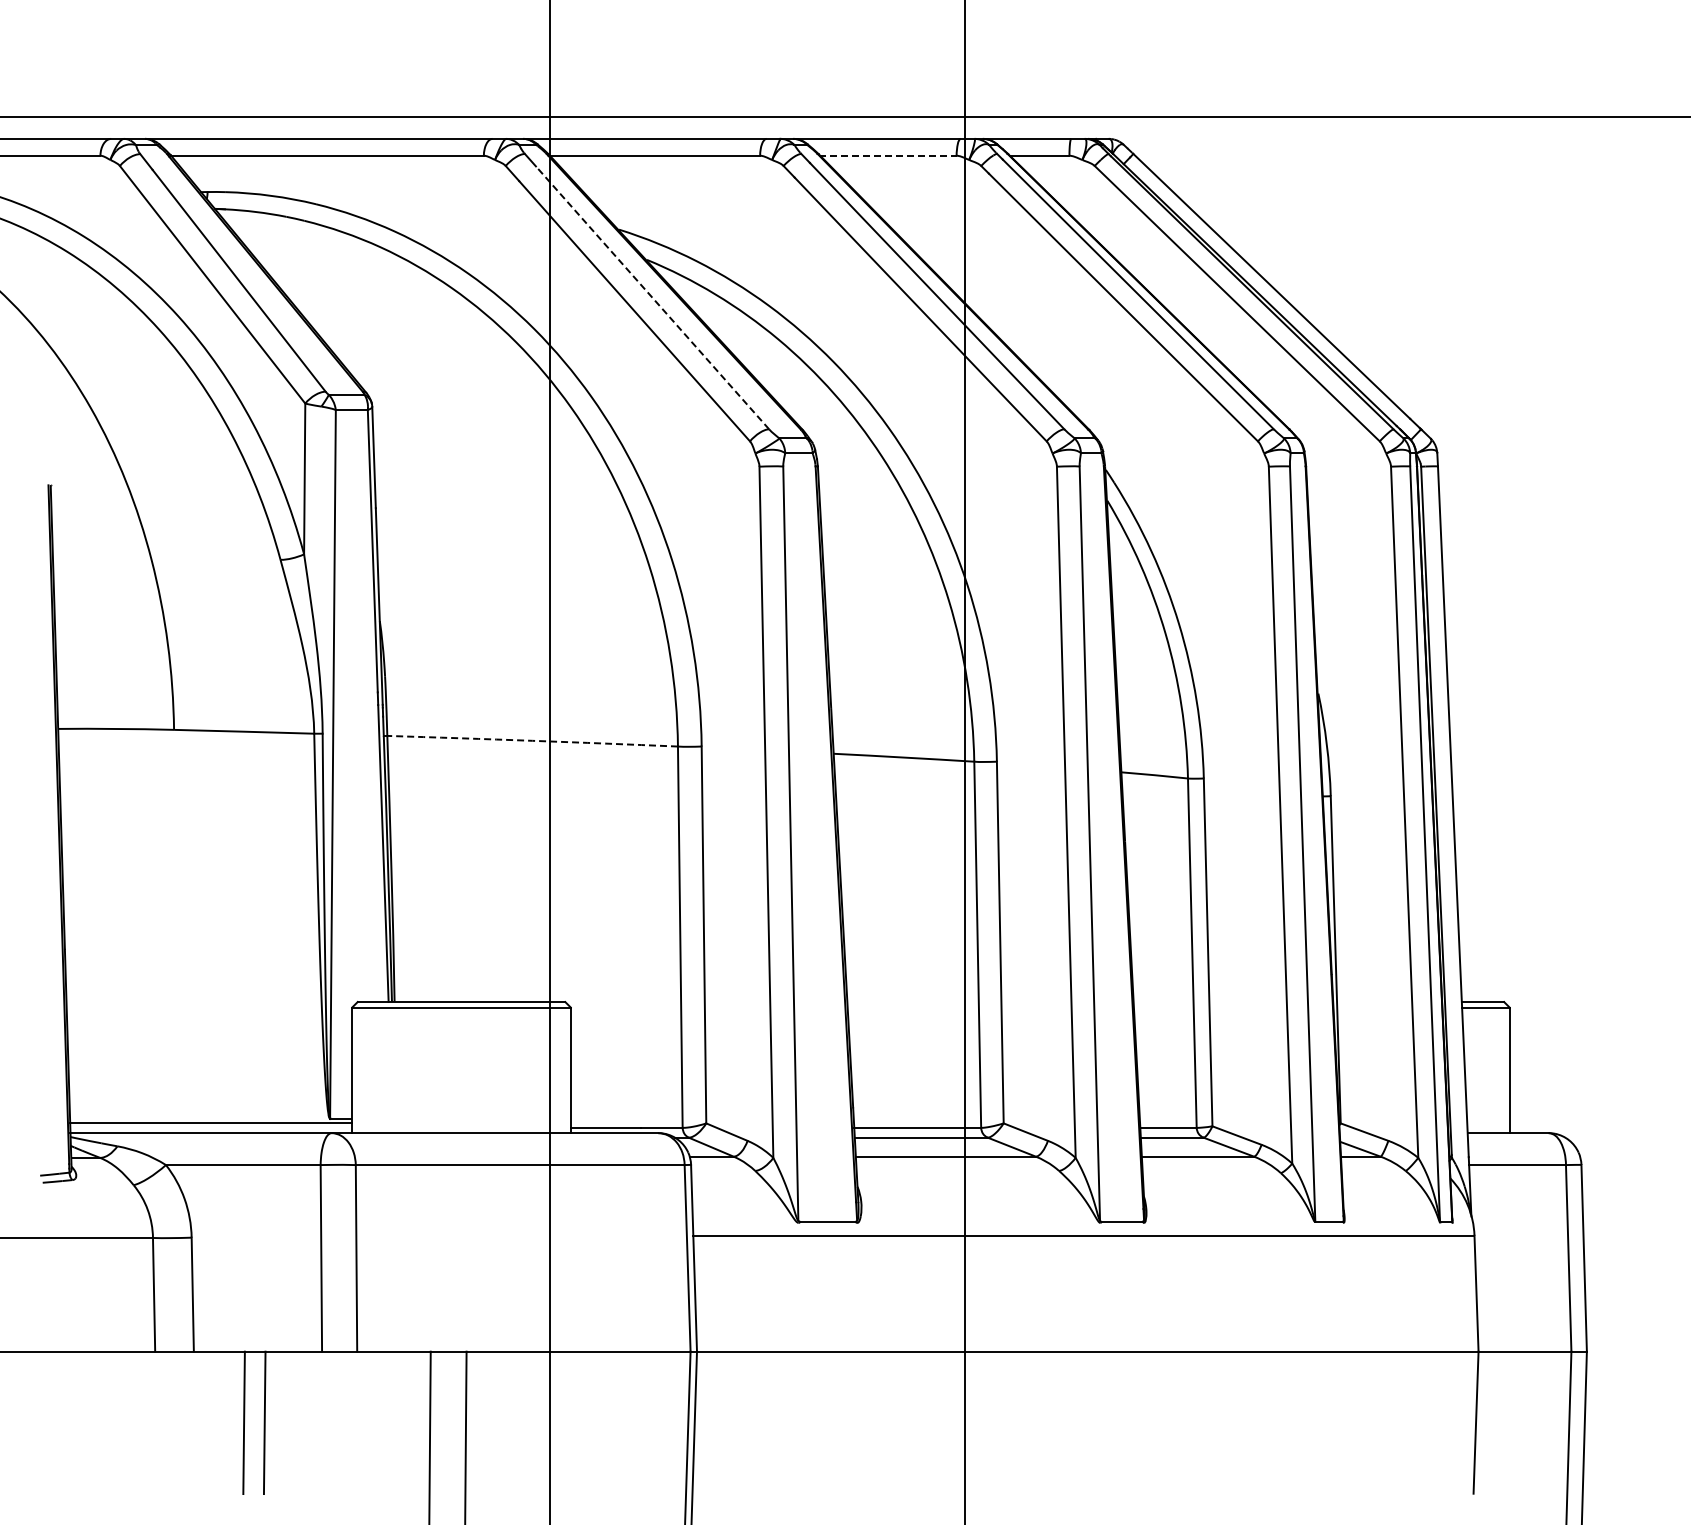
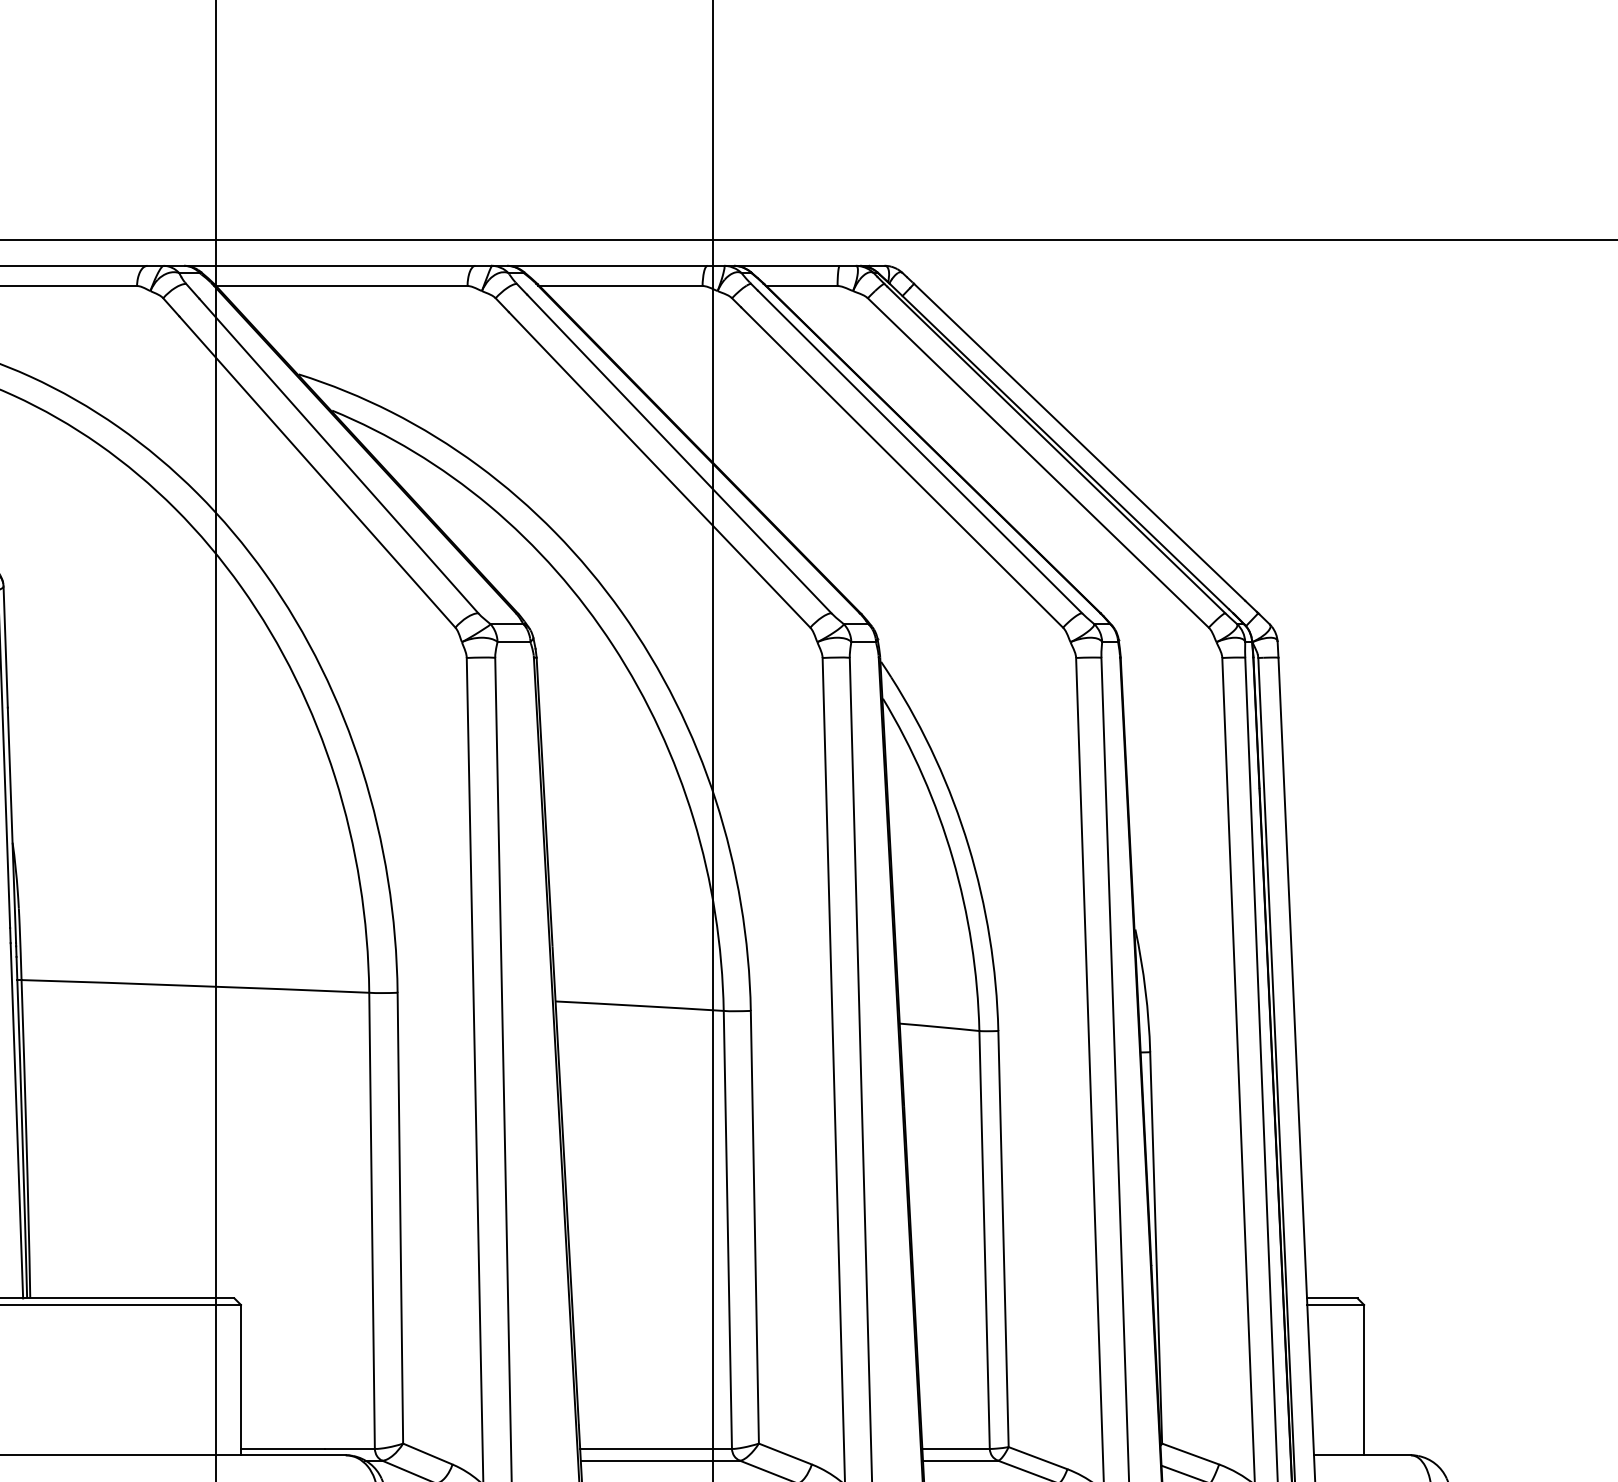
line: (887, 155) -> (619, 285), dashed -> solid
line: (652, 297) -> (338, 455), dashed -> solid
arc: (532, 740) -> (195, 985), dashed -> solid

